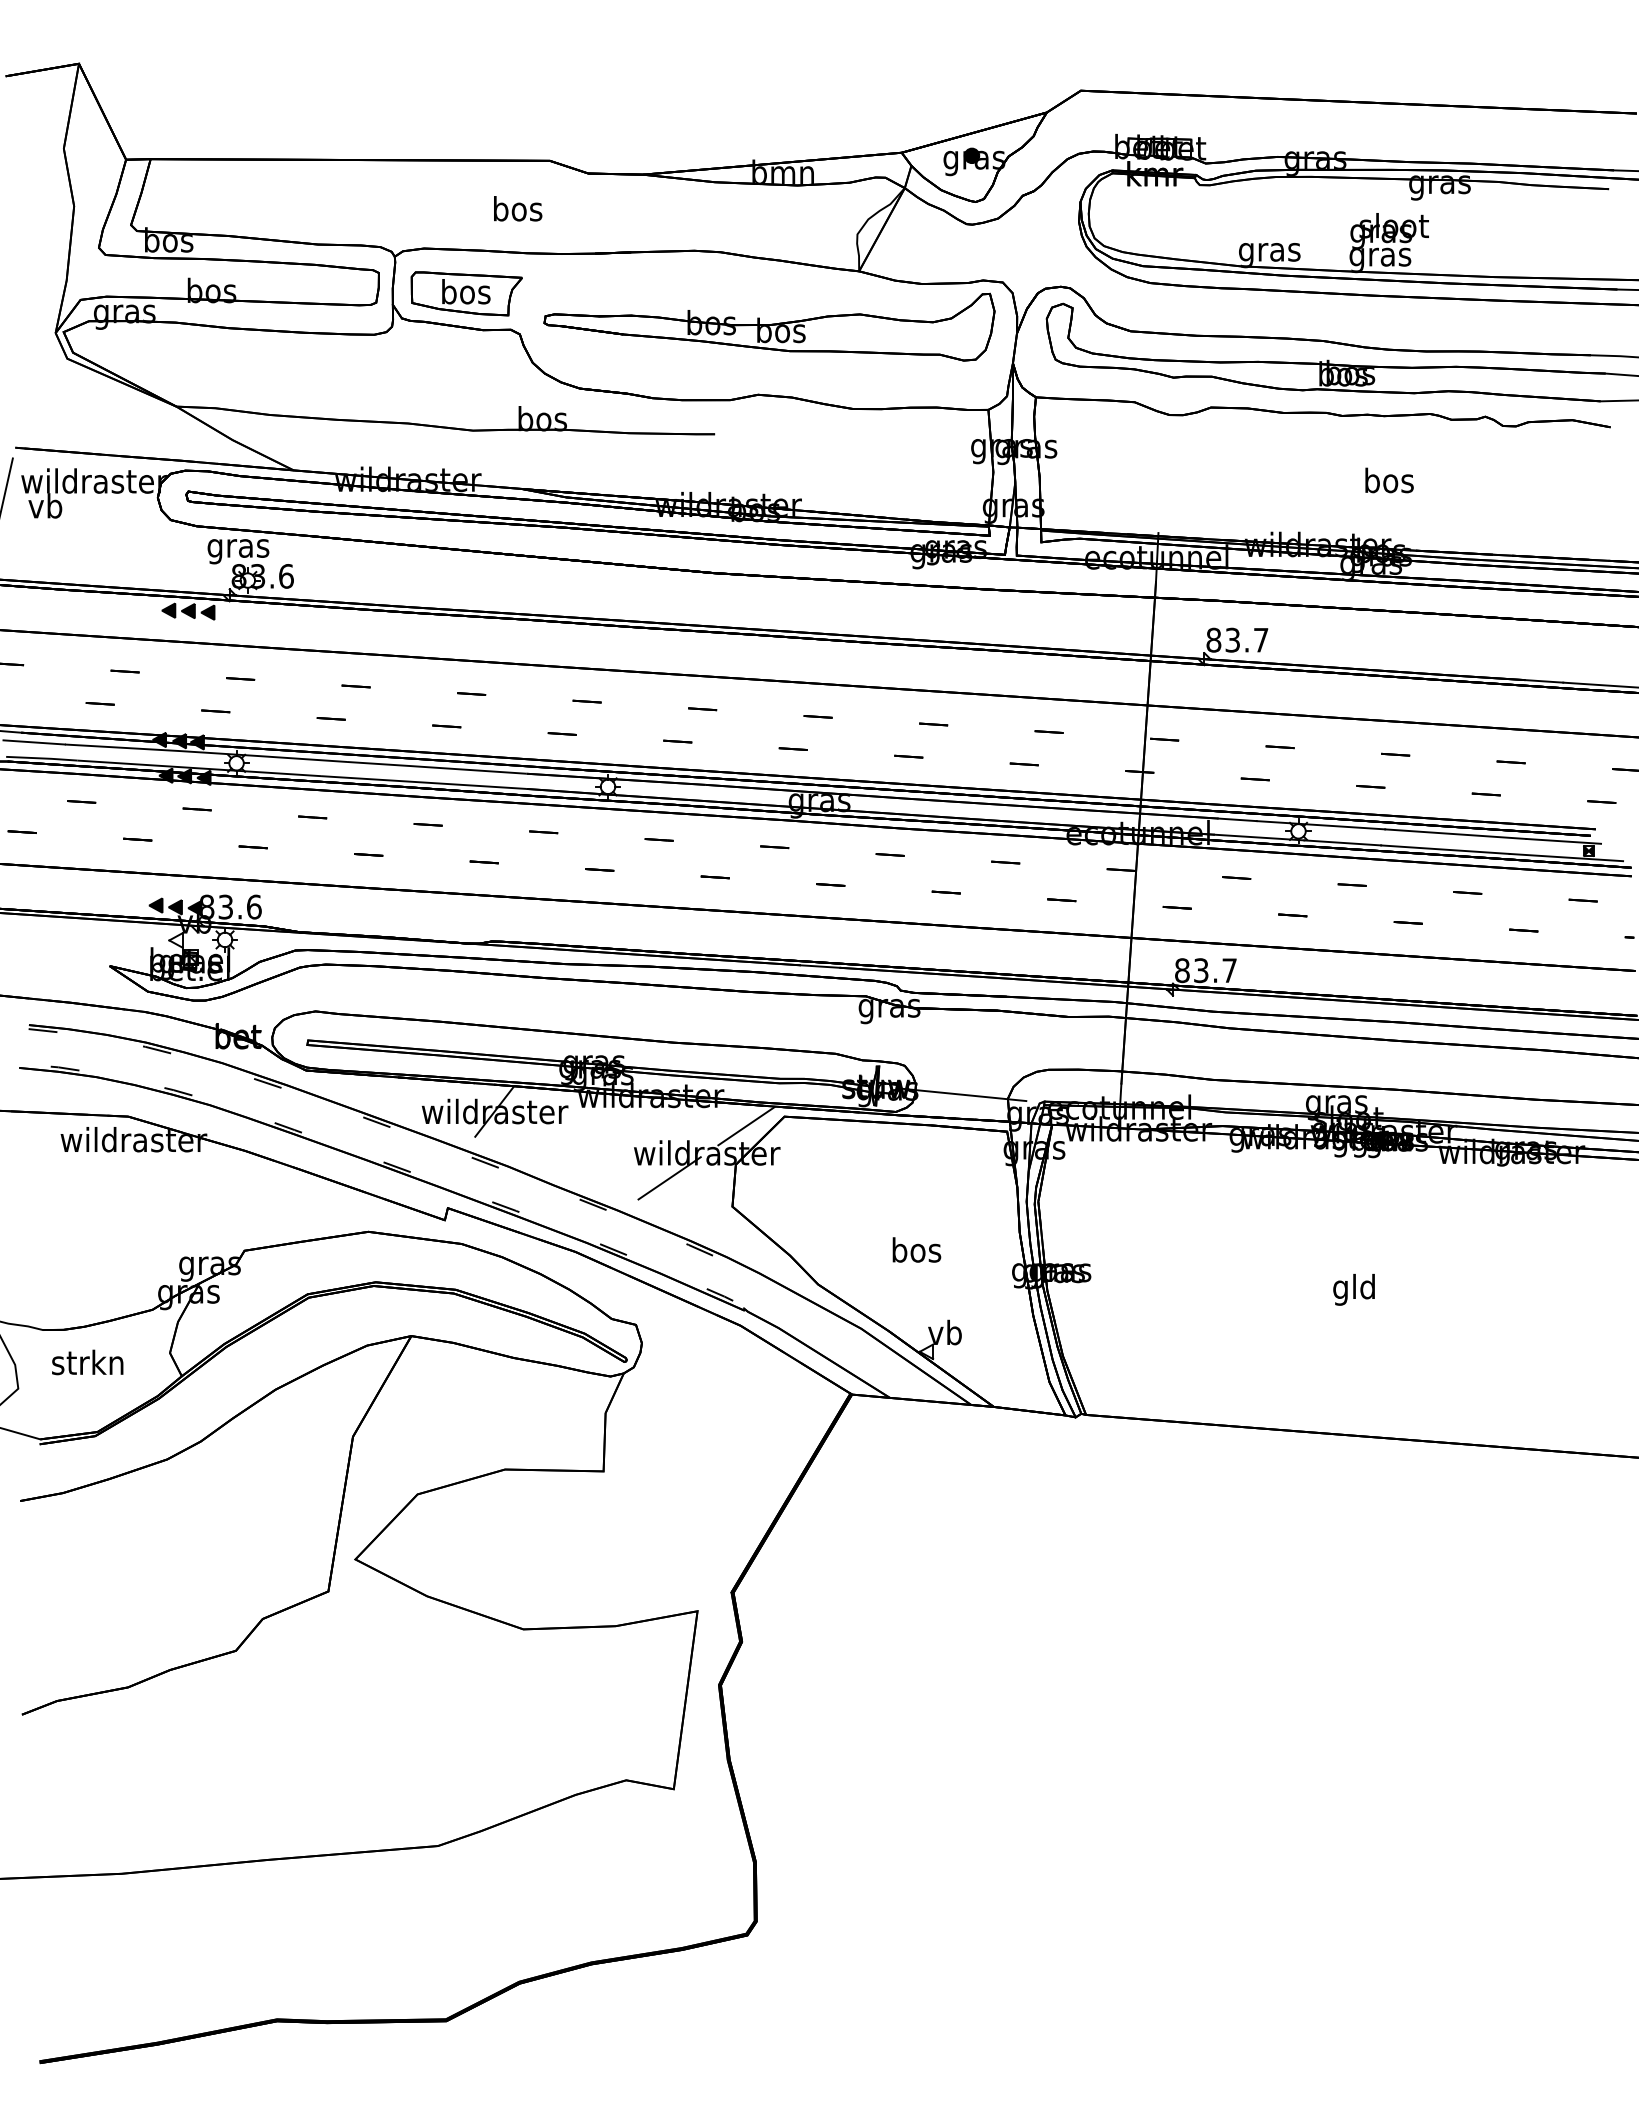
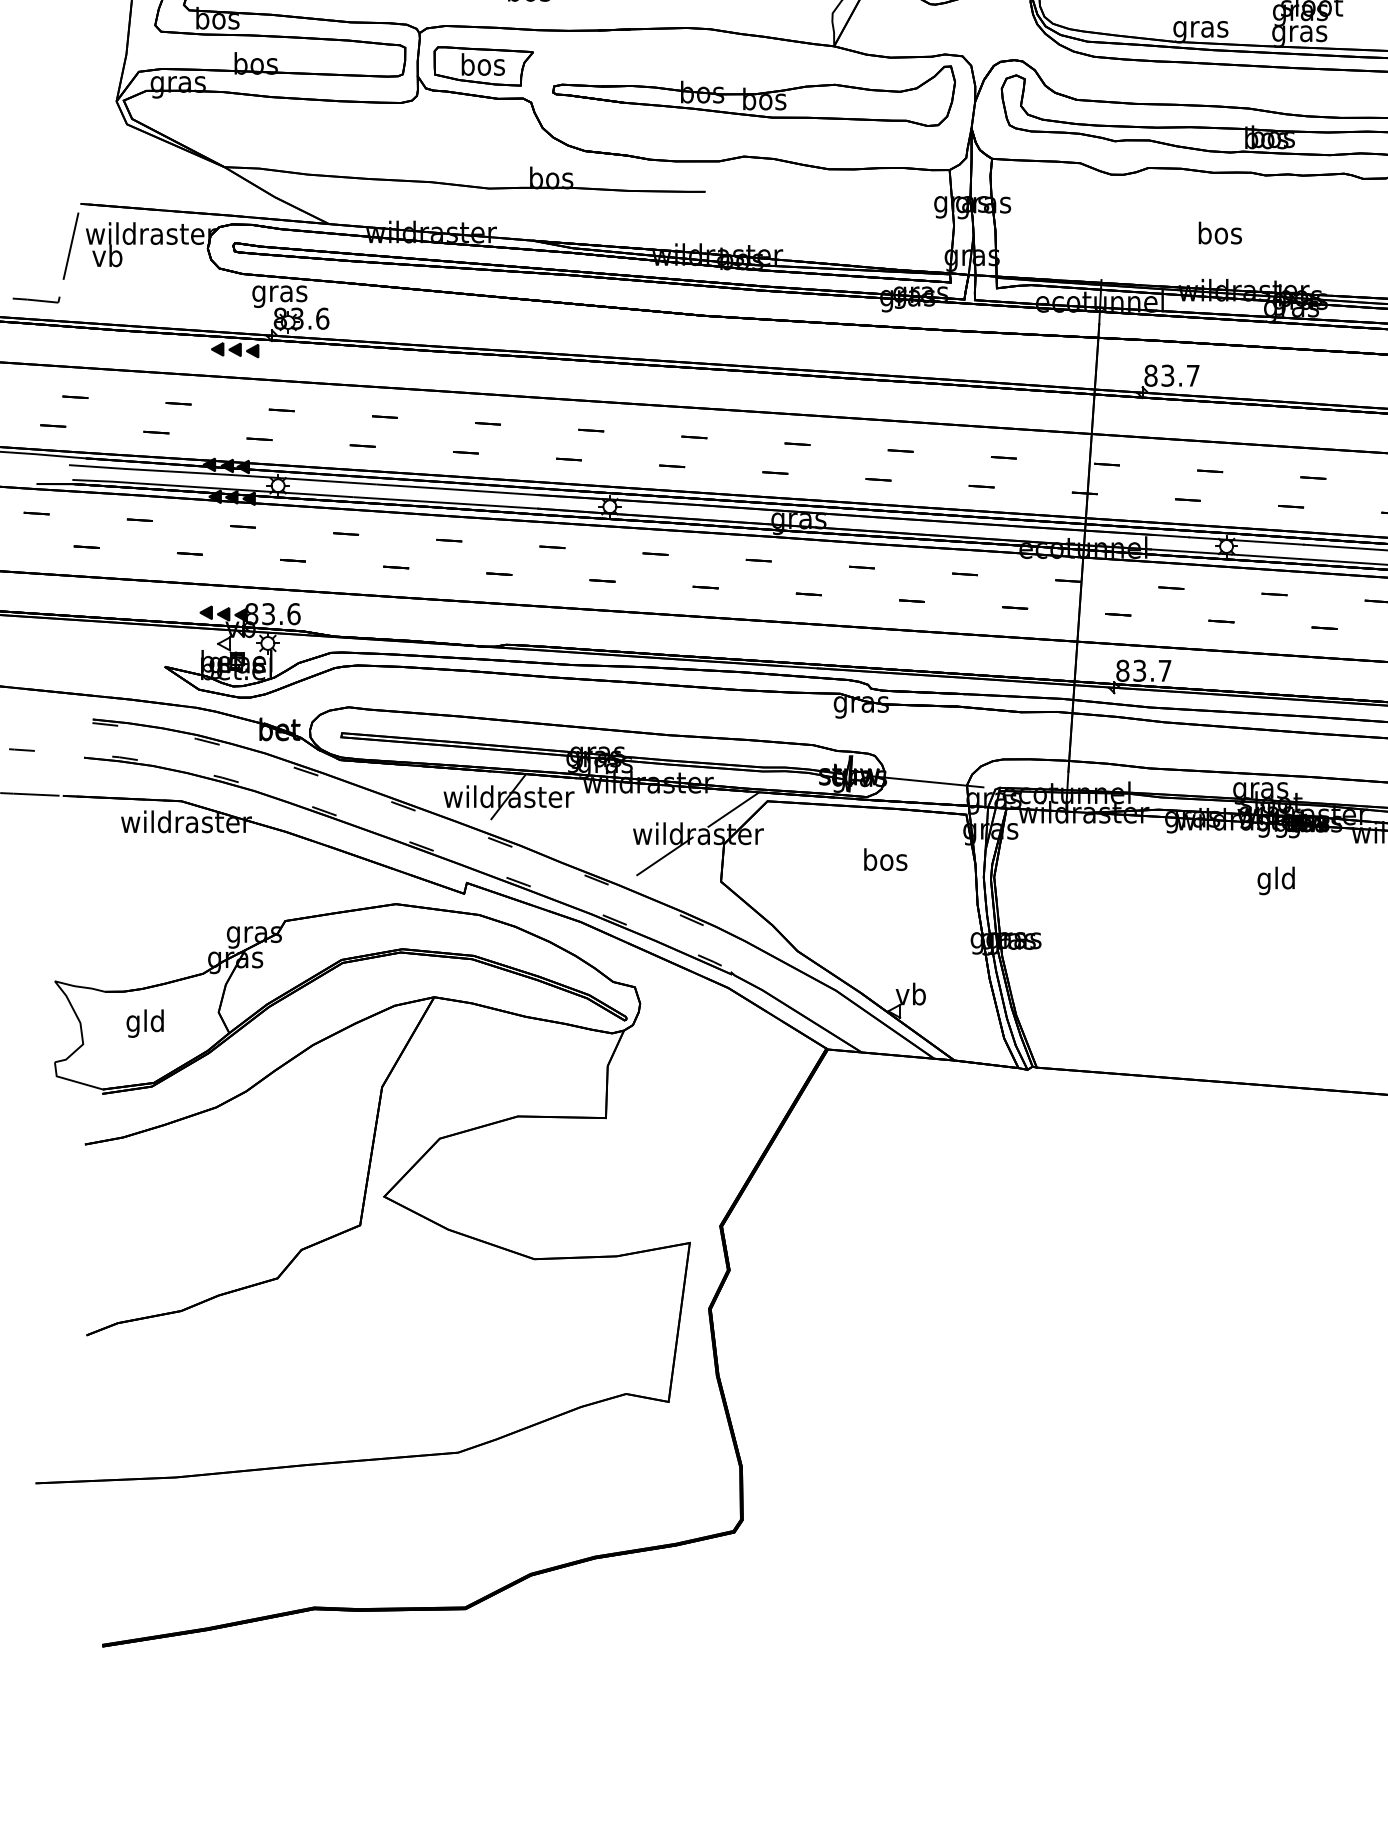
text: (1389, 480) -> (1220, 233), moved
text: (916, 1249) -> (885, 859), moved
text: (1353, 1289) -> (1275, 880), moved
text: (87, 1365) -> (145, 1023), strkn -> gld

